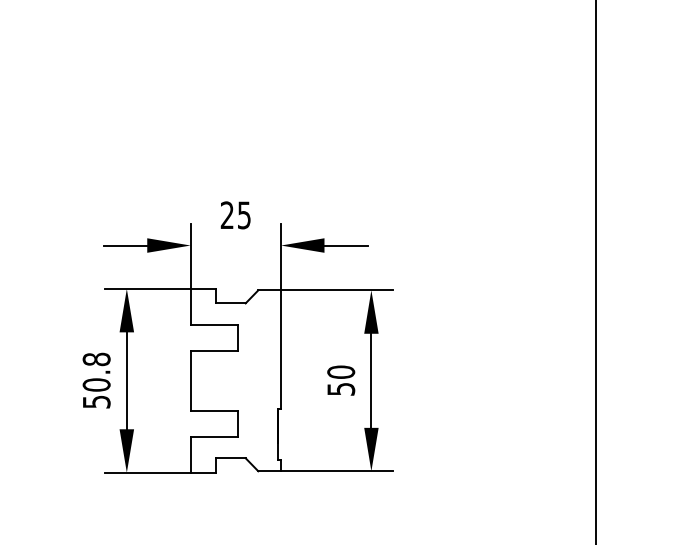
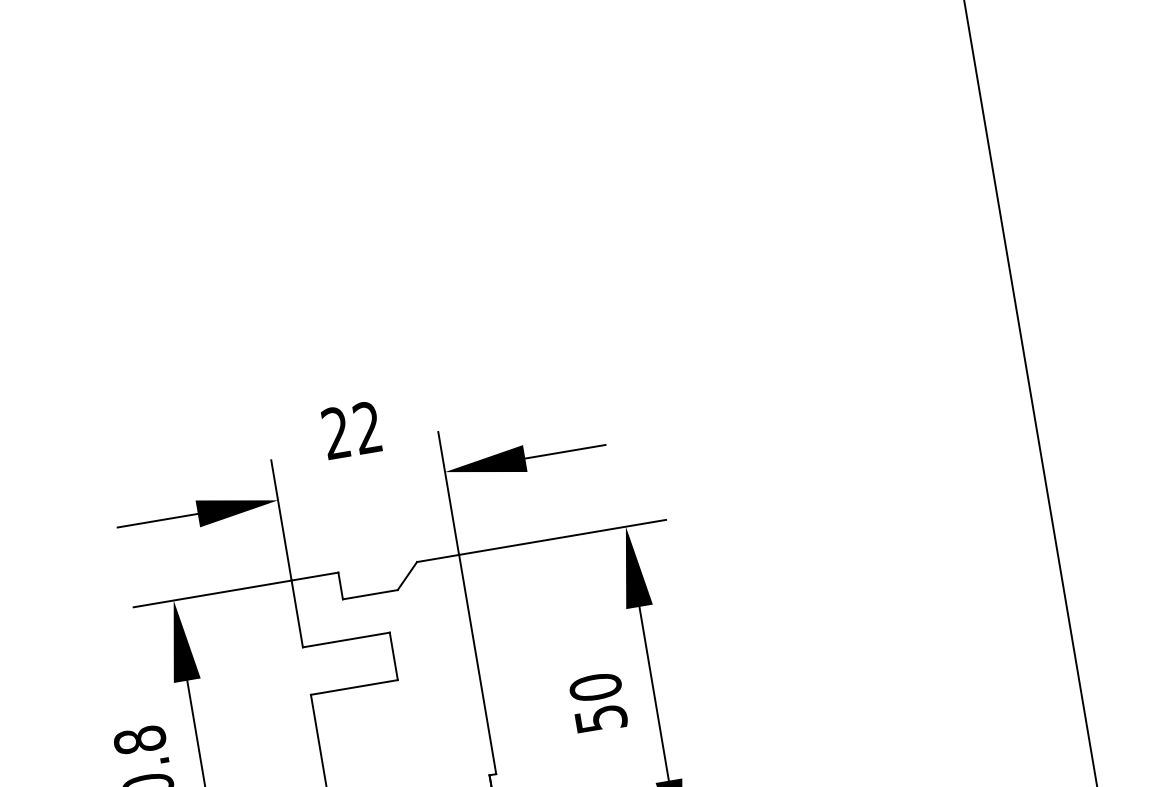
text: (243, 215) -> (366, 428), 25 -> 22

